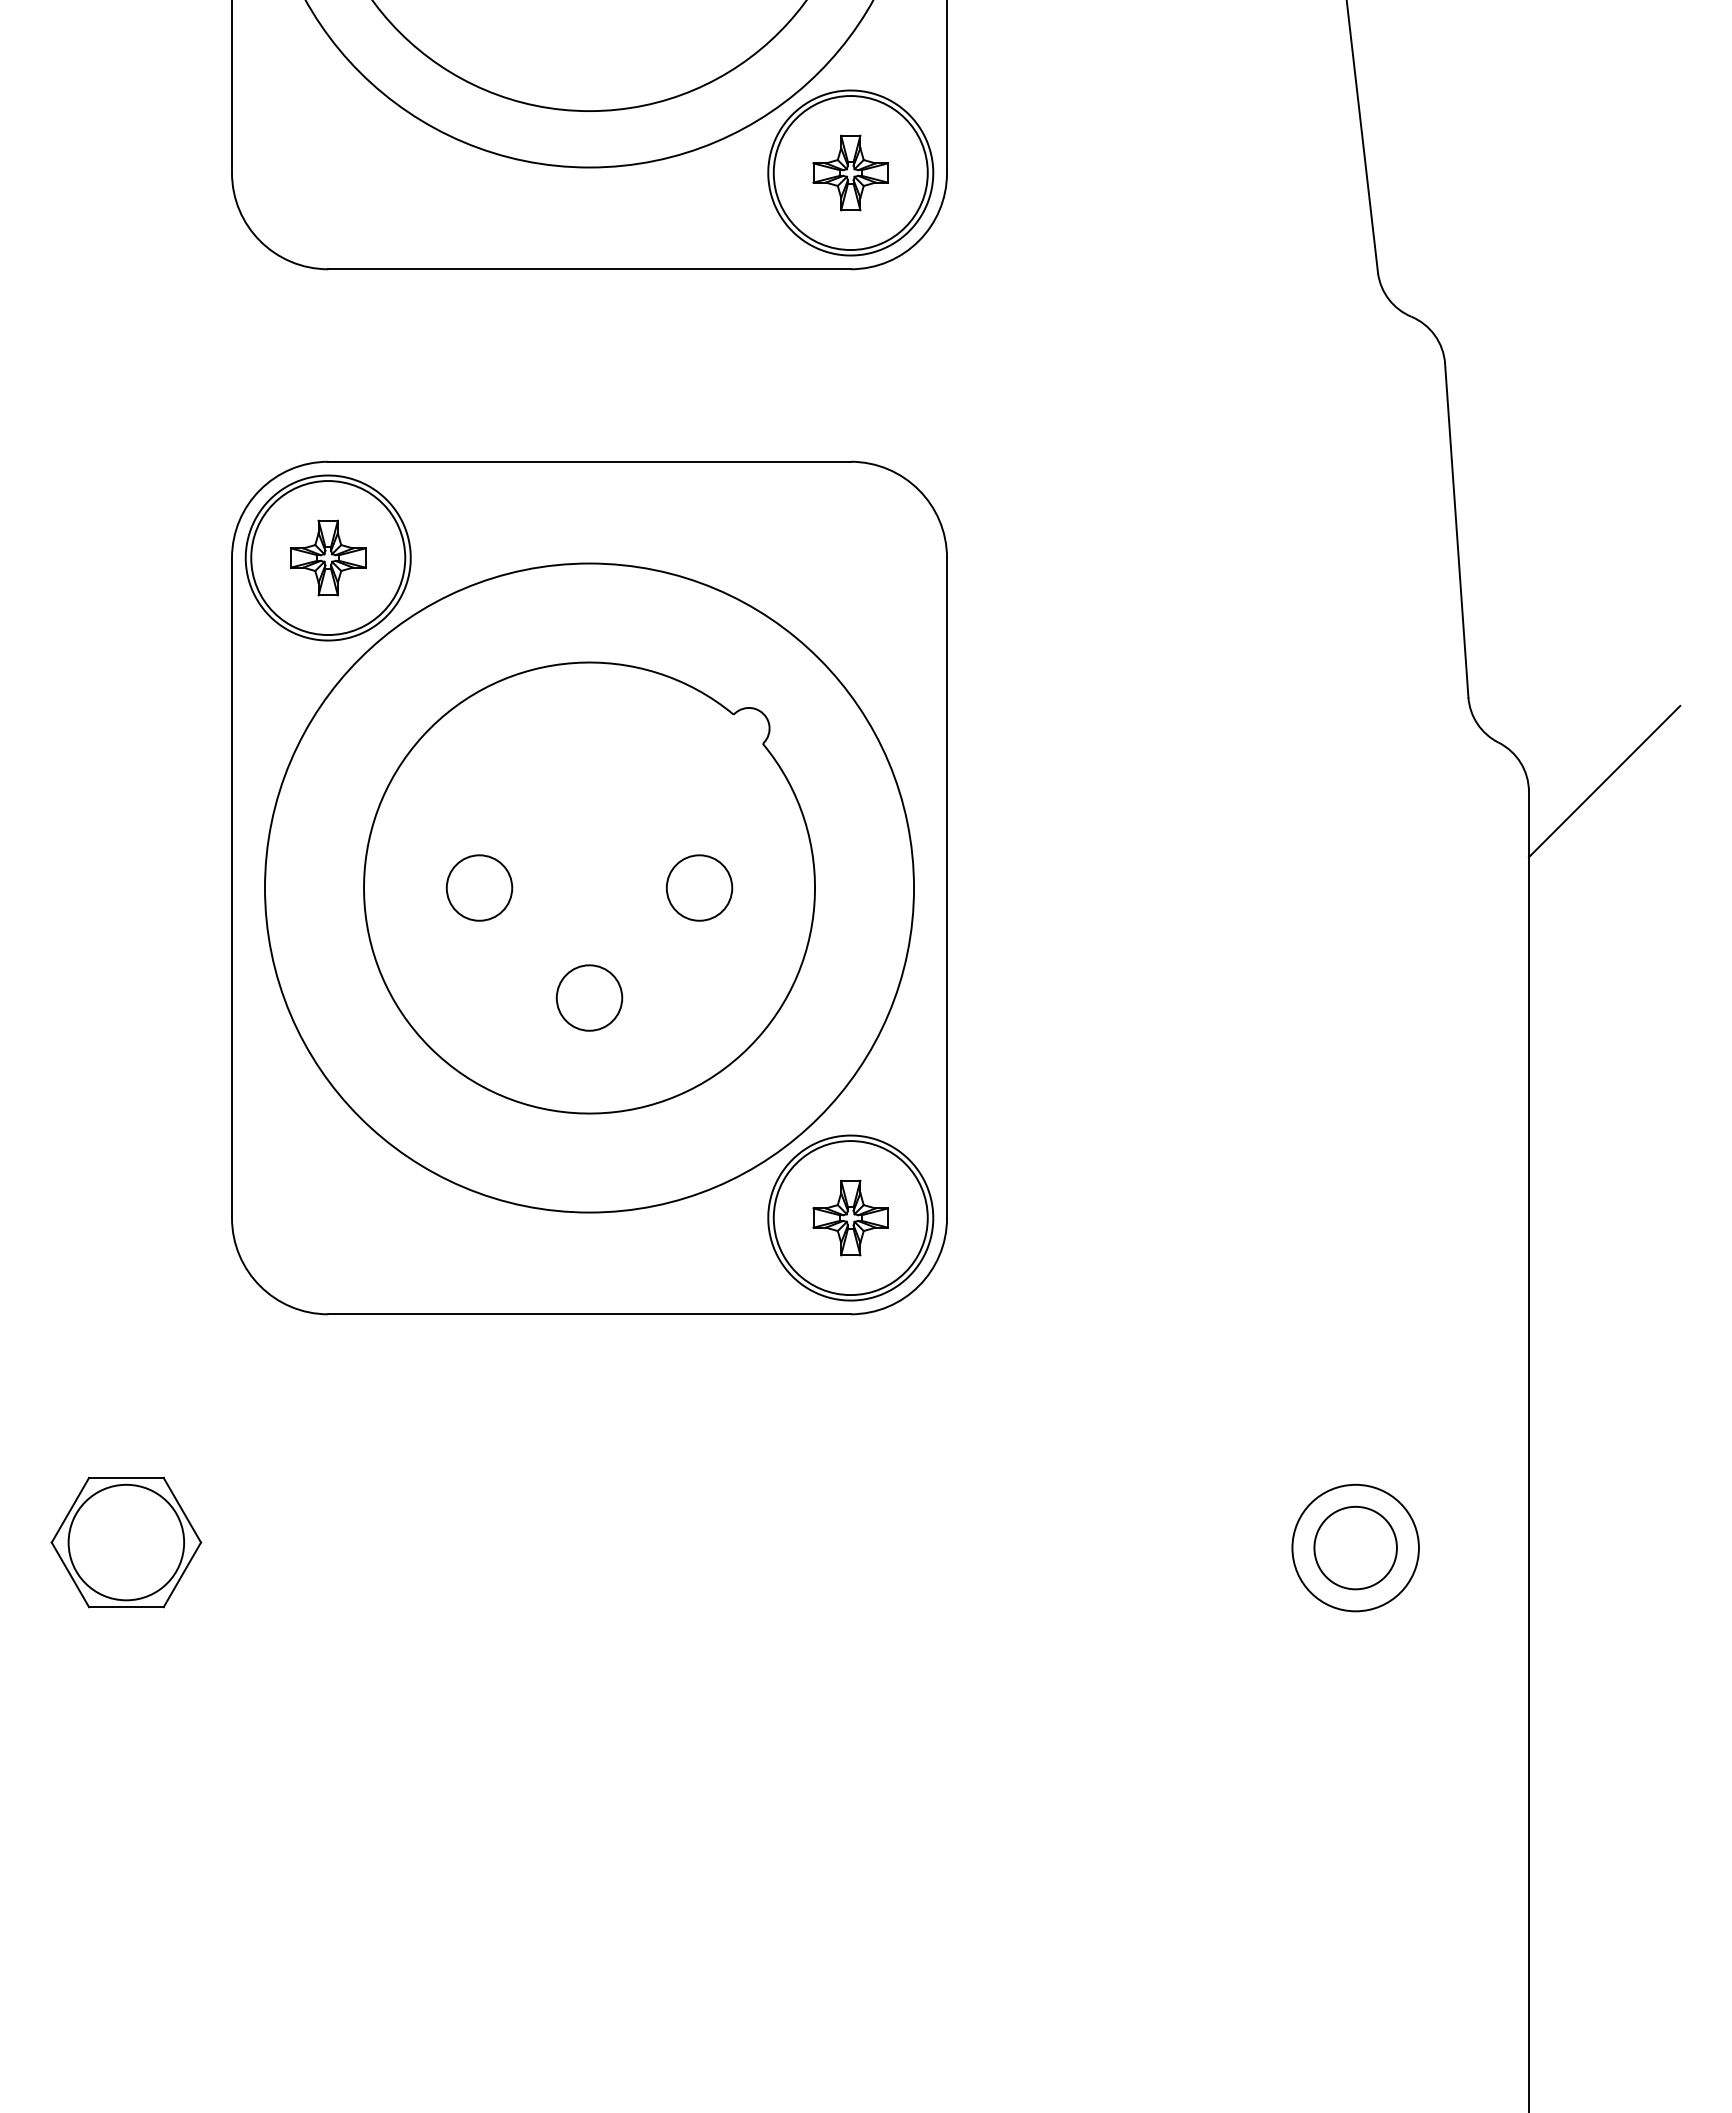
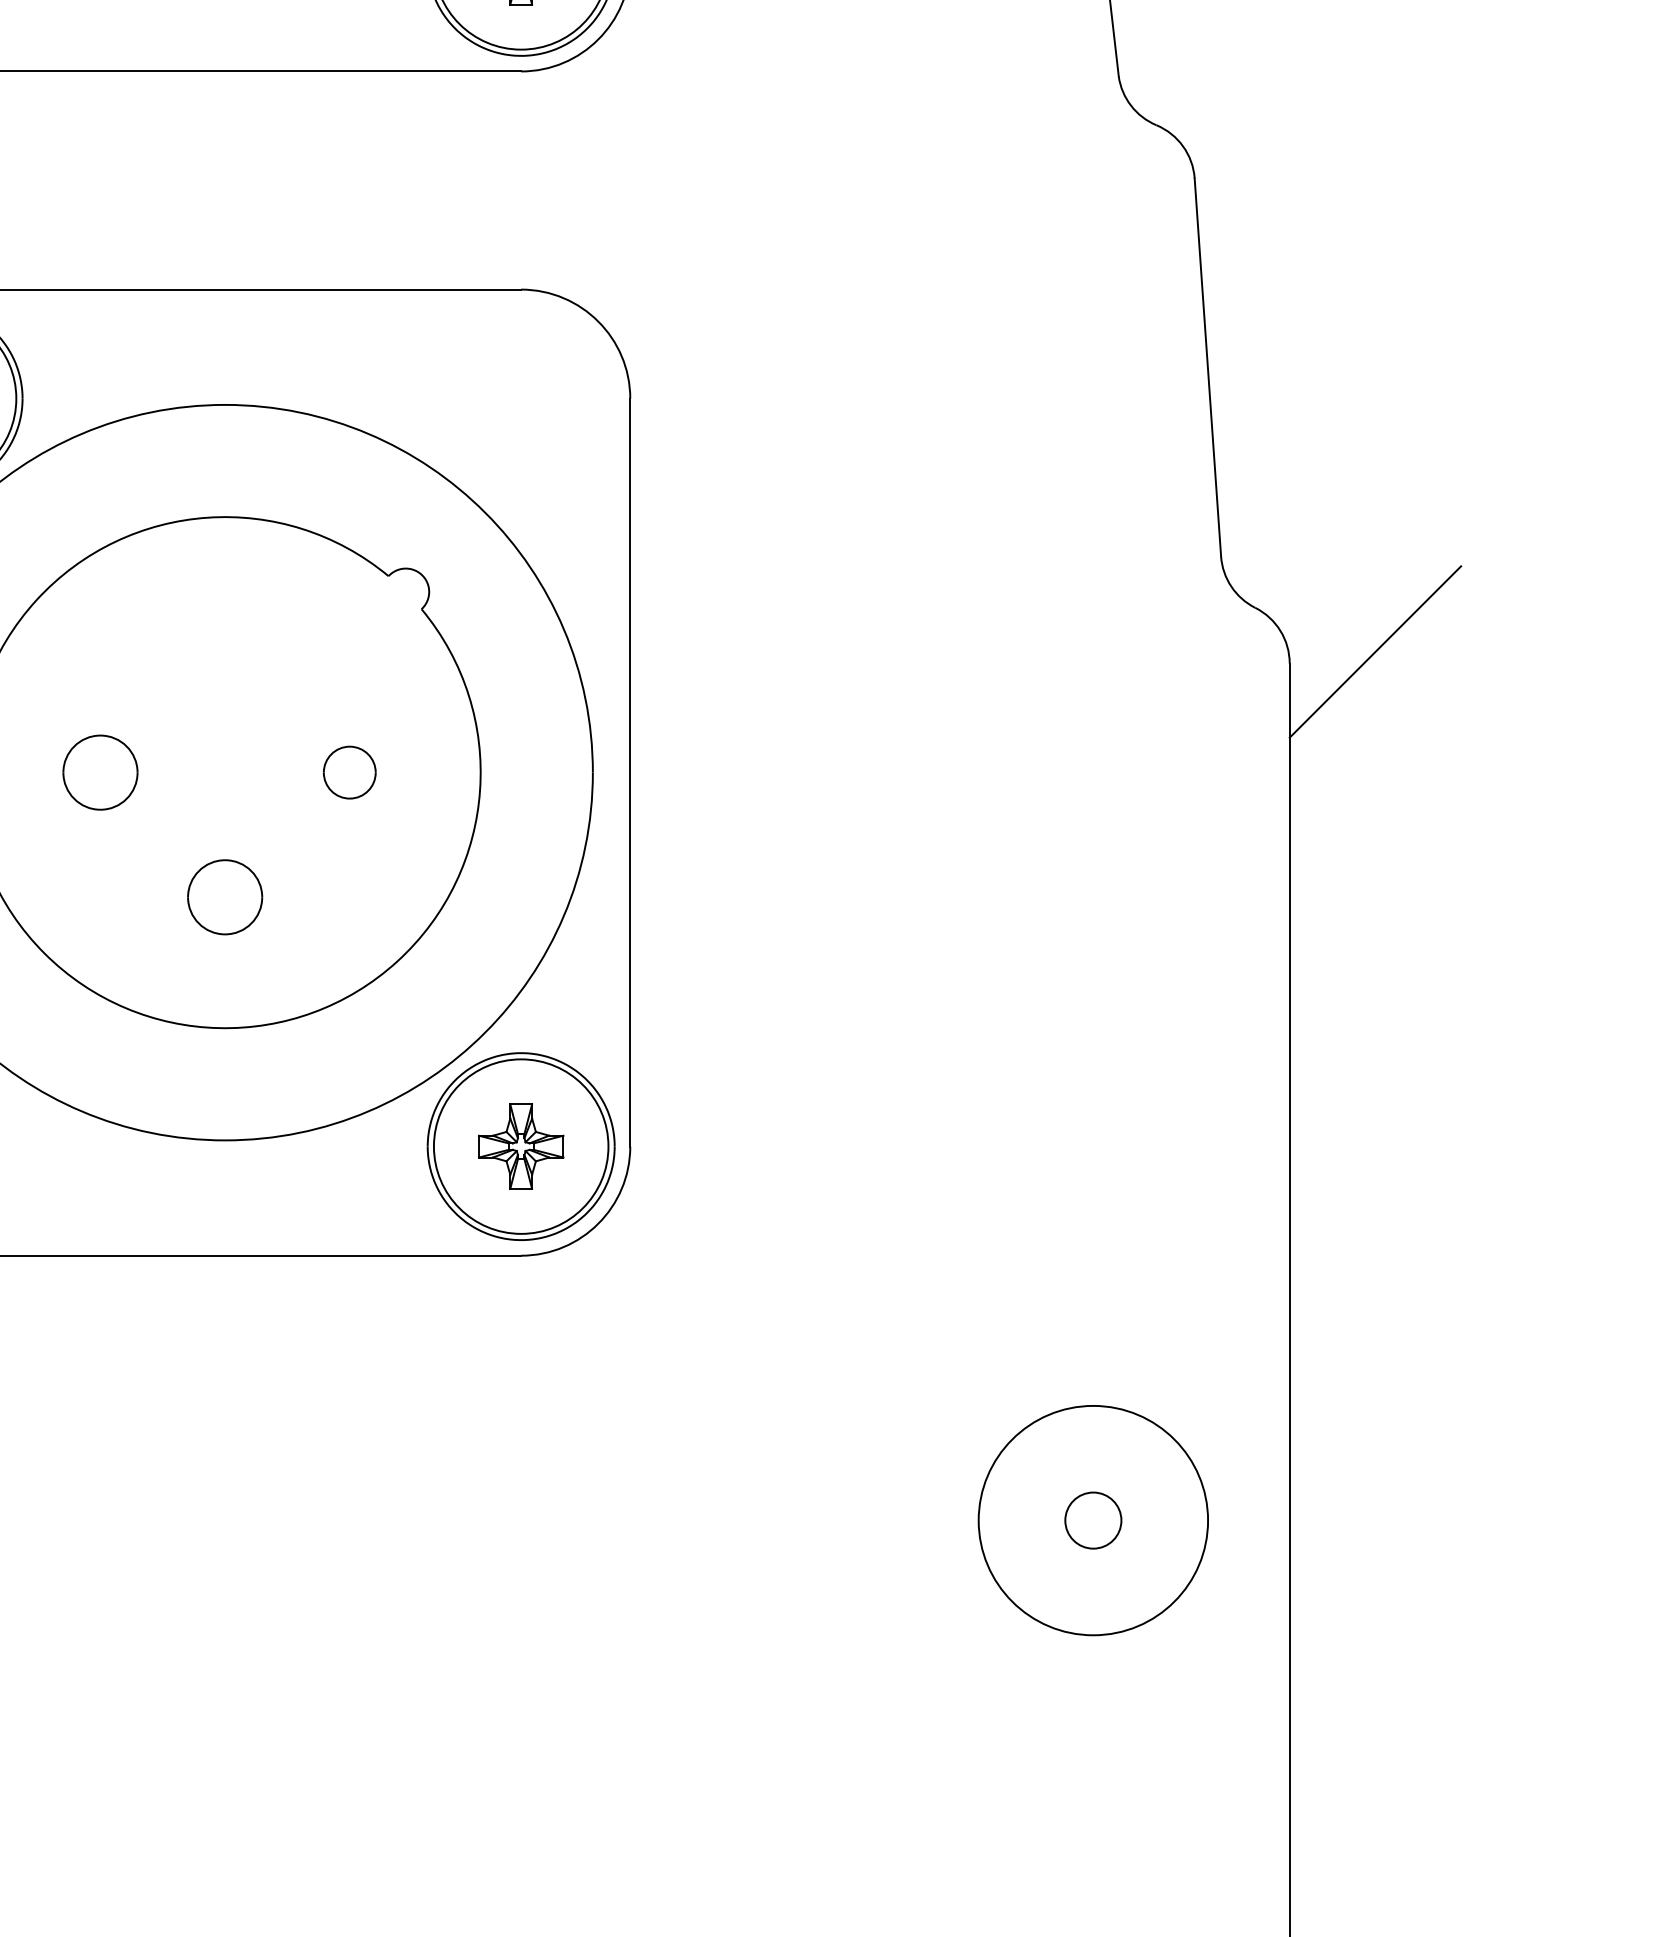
part: (699, 887) -> (349, 772), size x0.7
circle: (1355, 1547) -> (1093, 1519), size x0.6
circle: (1355, 1547) -> (1093, 1519), size x1.6

